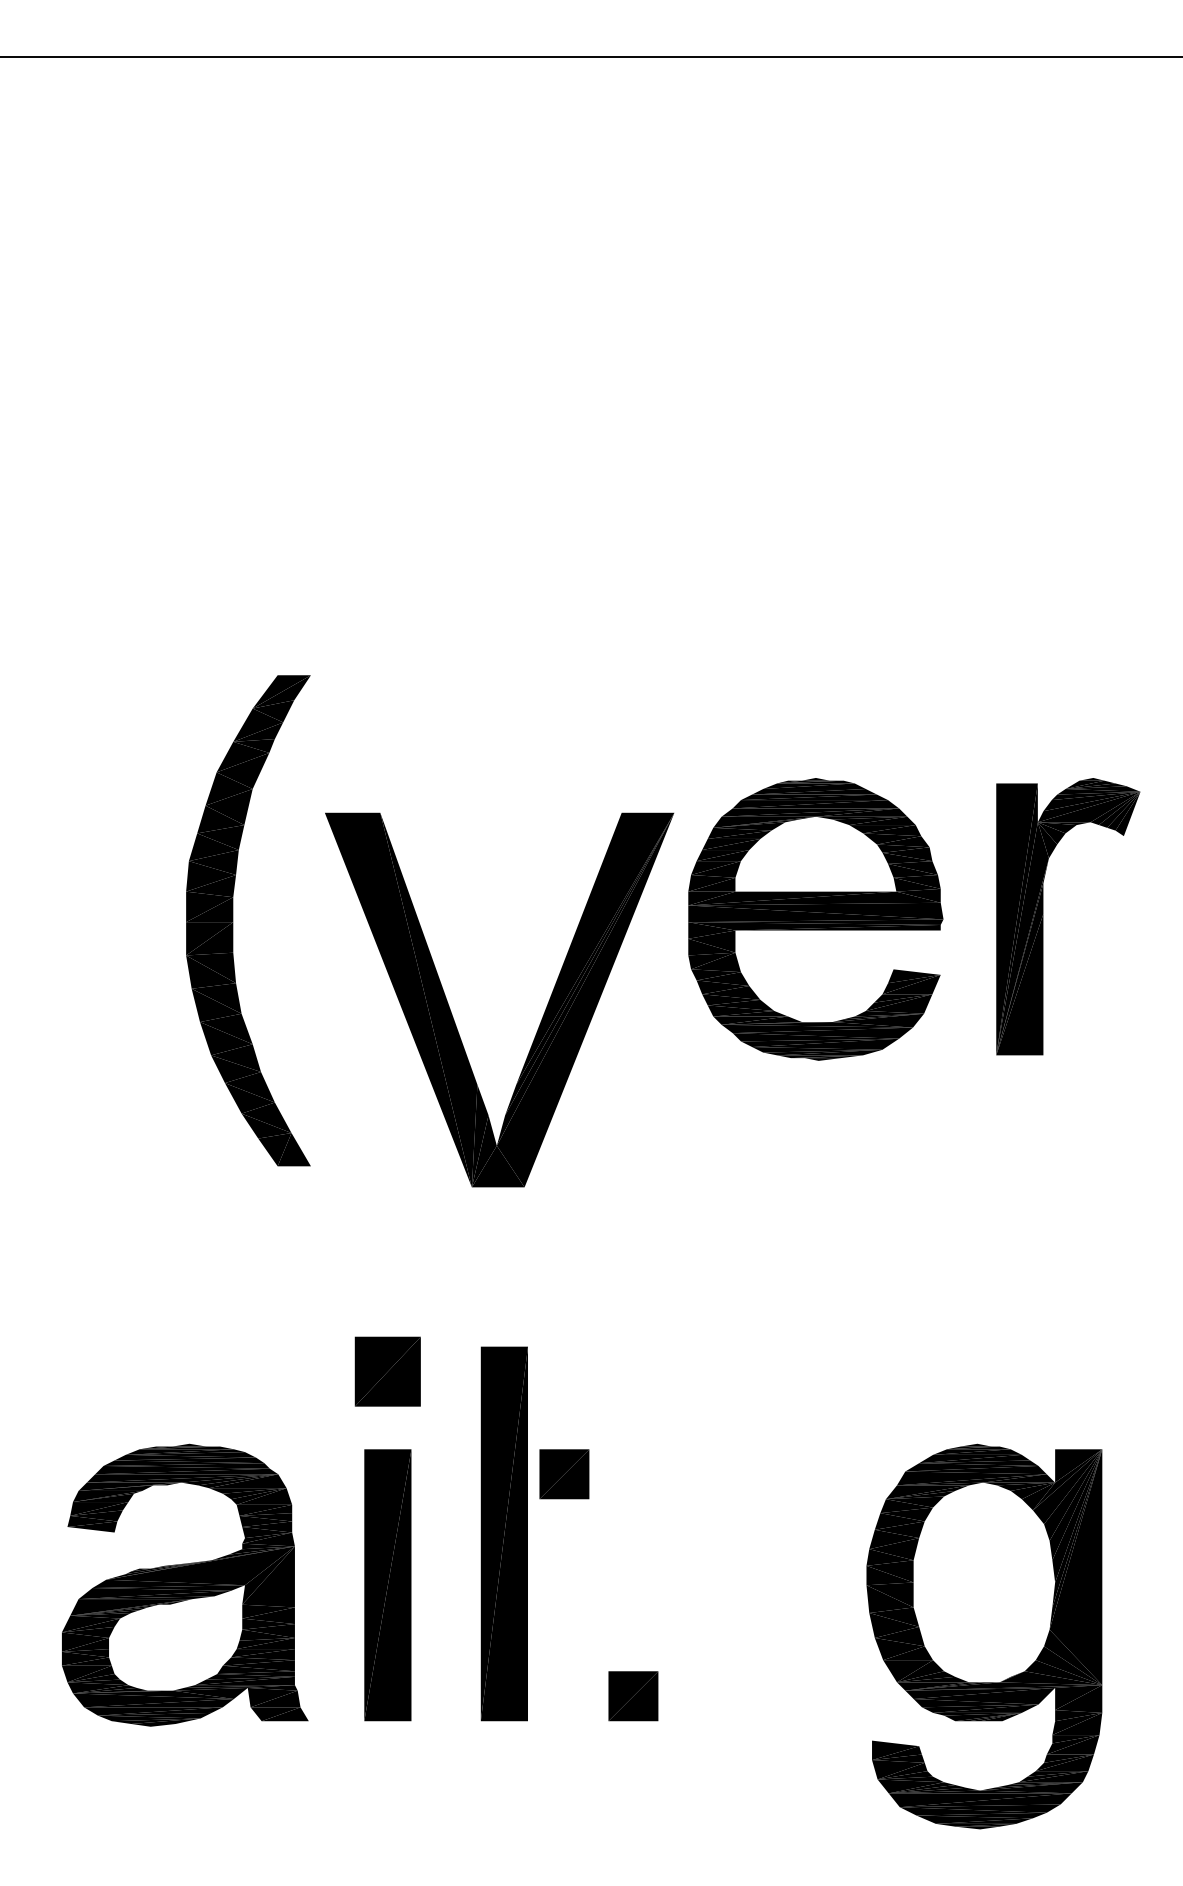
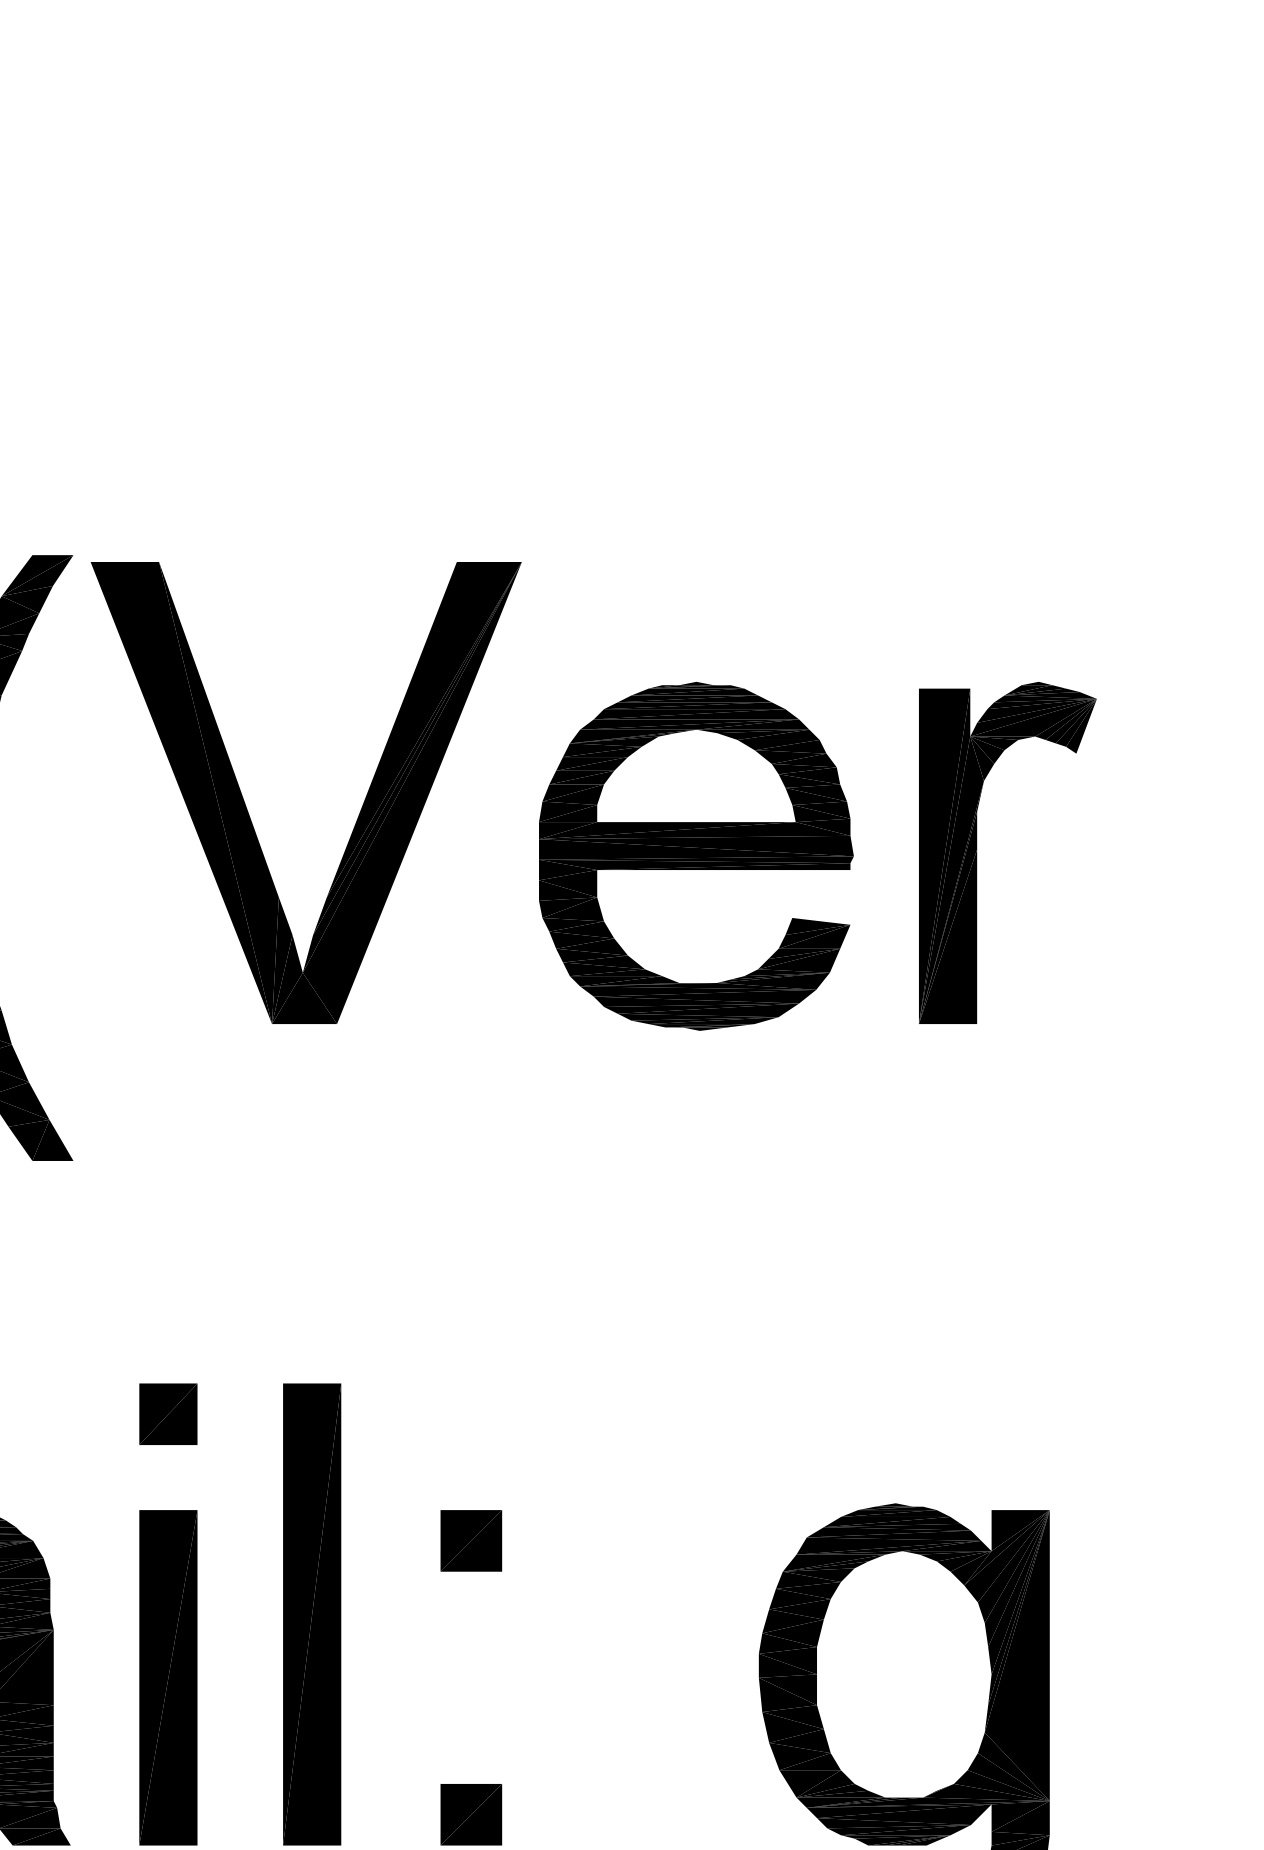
part: (543, 1013) -> (360, 809), moved
part: (387, 1371) -> (167, 1414), size x0.71
part: (564, 1474) -> (471, 1541), moved

